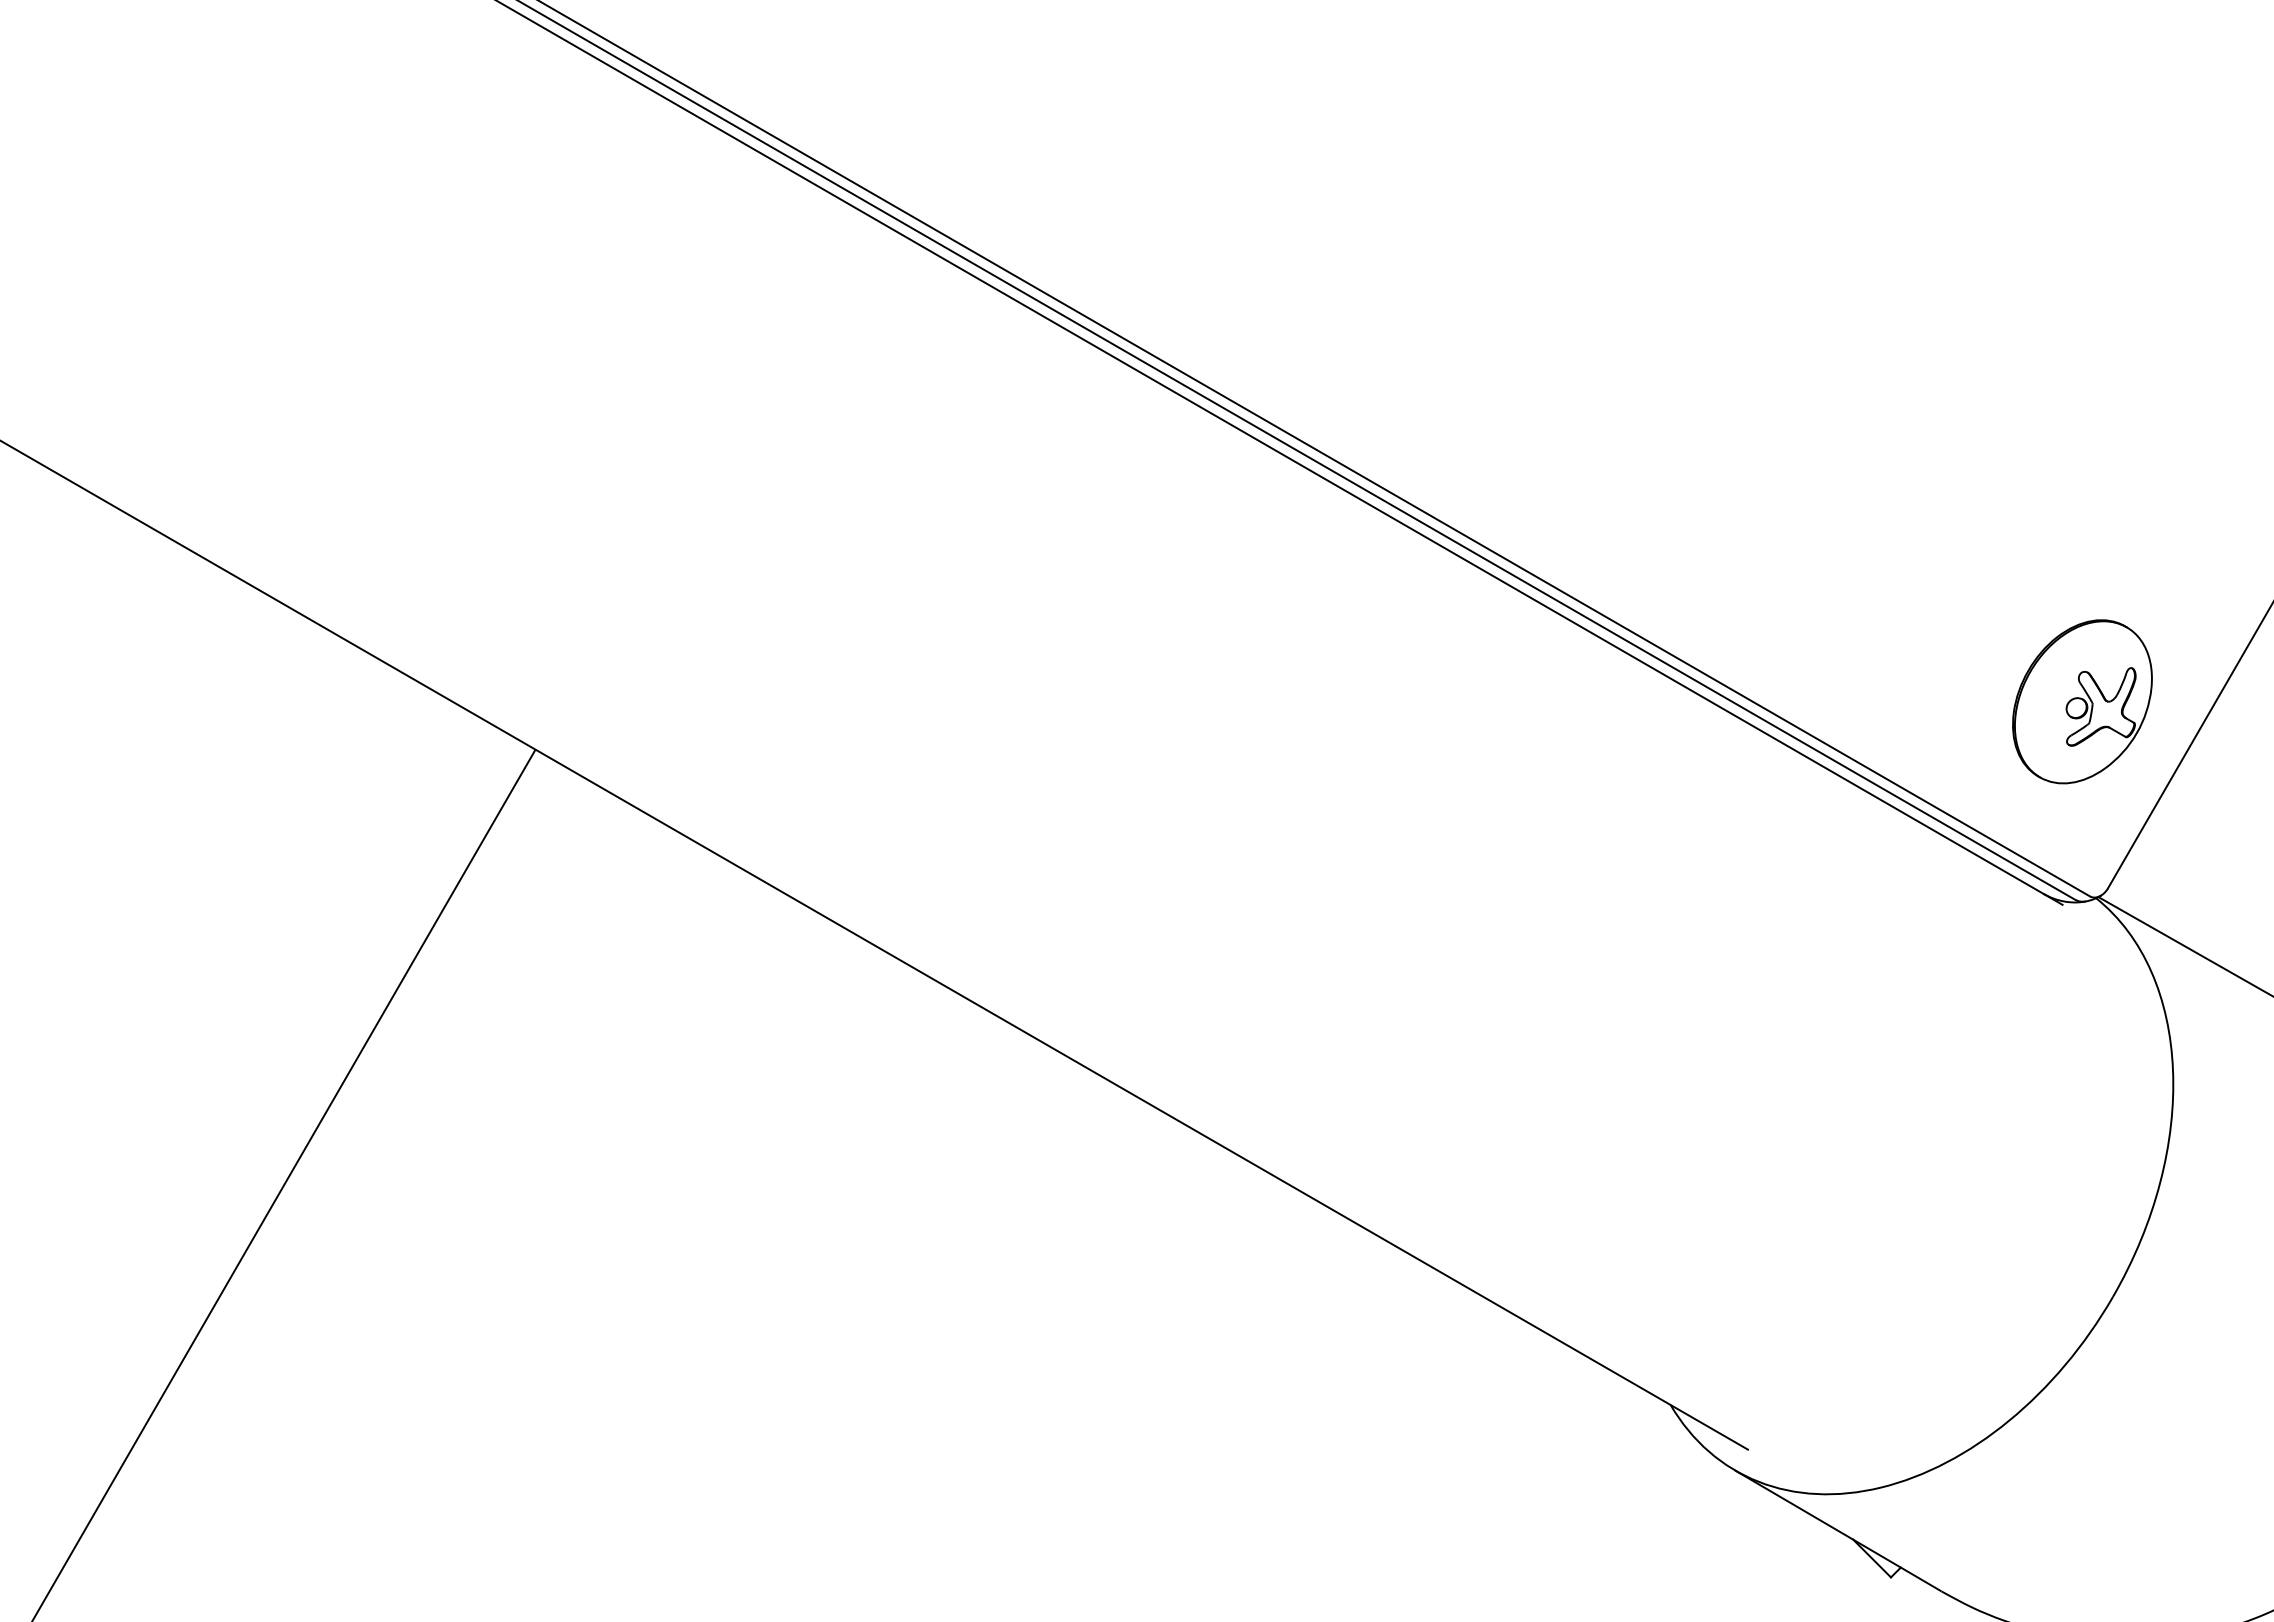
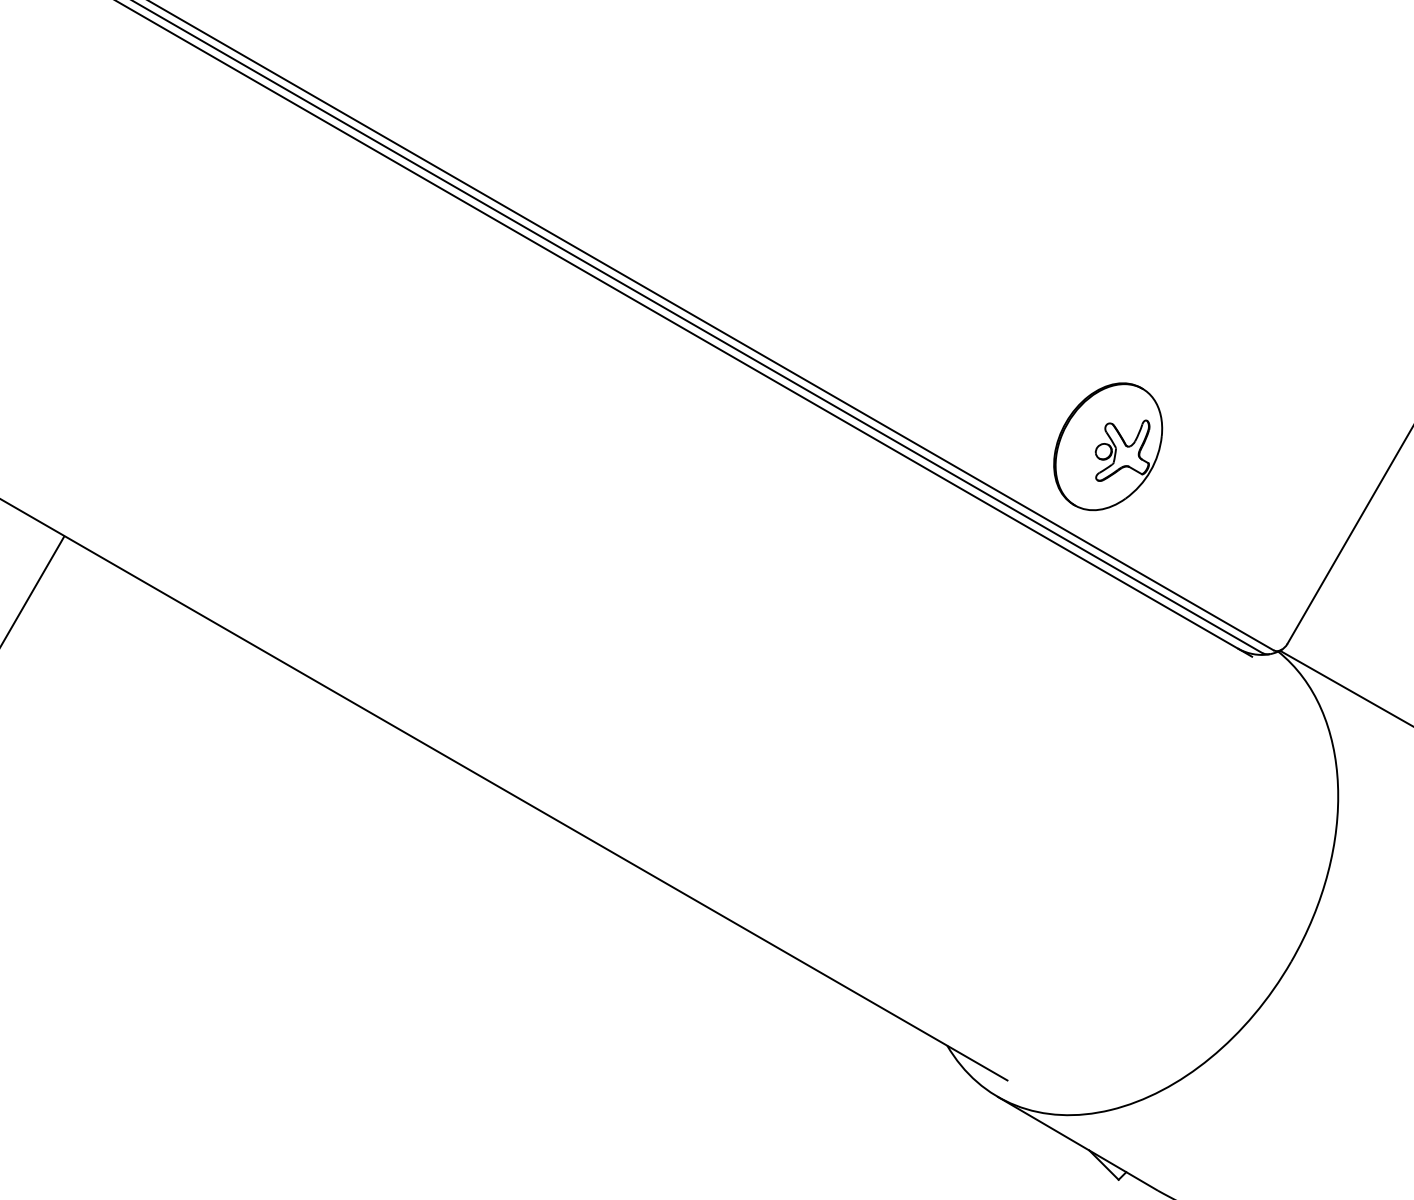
part: (2082, 701) -> (1108, 446), moved

